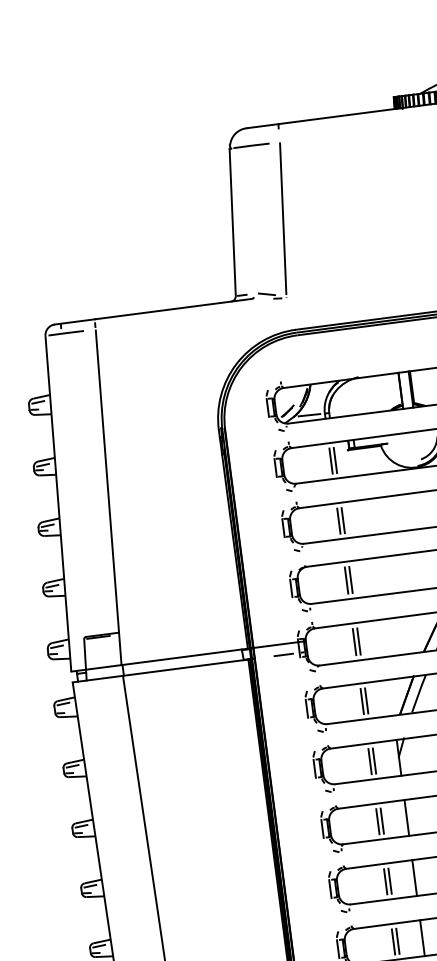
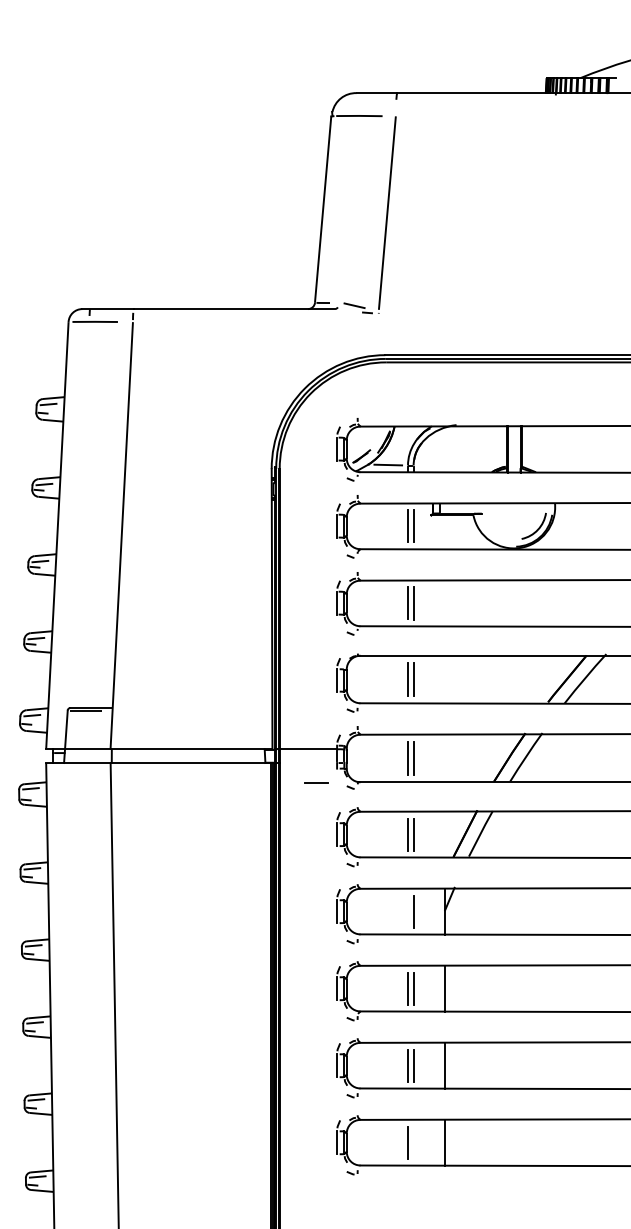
line: (283, 654) -> (316, 782), moved
line: (370, 761) -> (408, 911), removed
line: (397, 941) -> (413, 1142), removed

